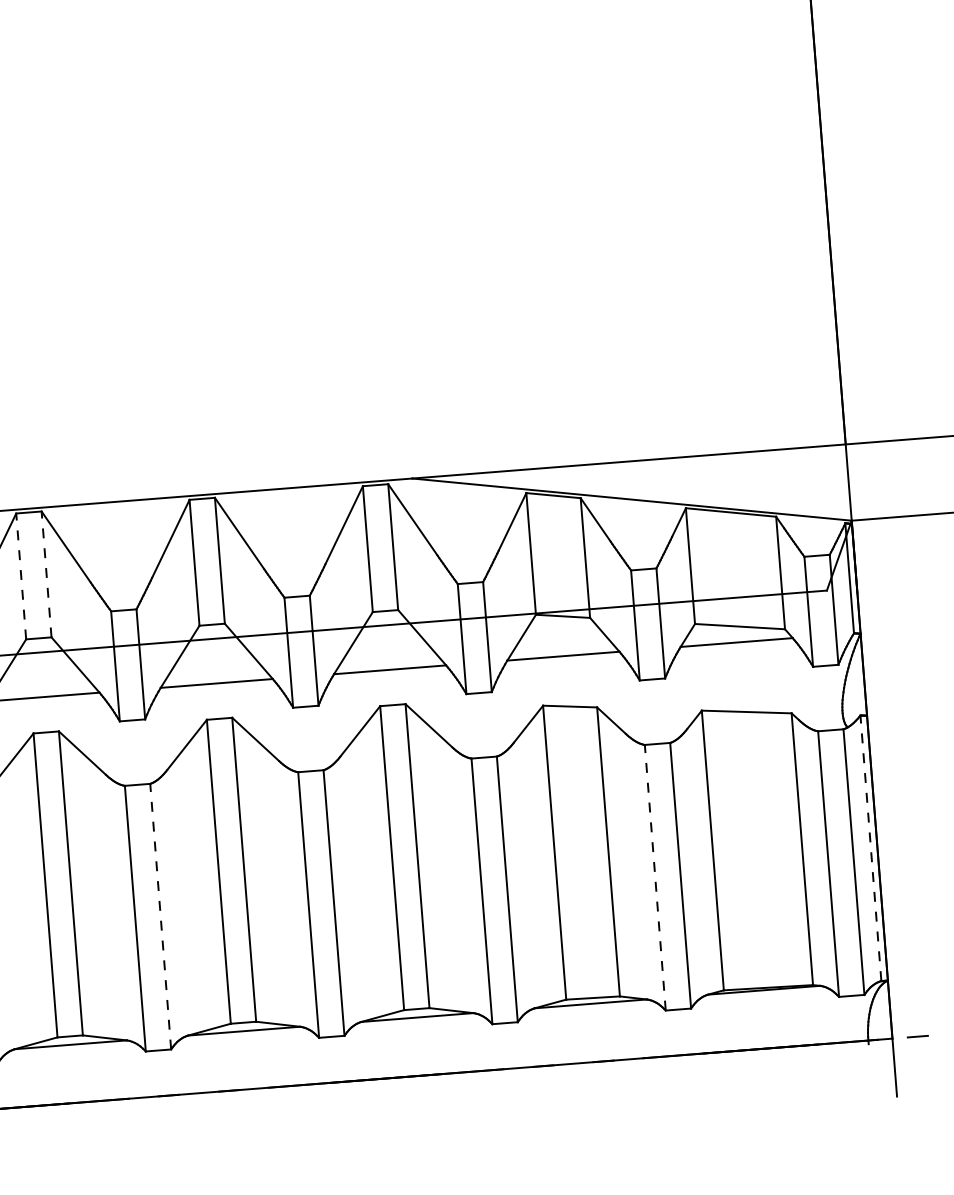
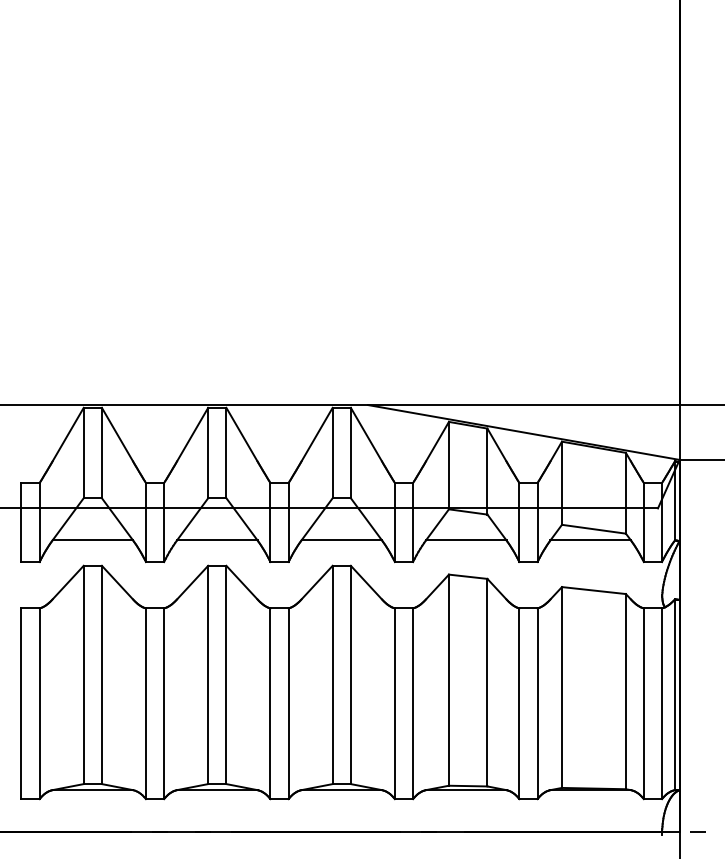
line: (45, 573) -> (101, 452), dashed -> solid
line: (20, 575) -> (83, 452), dashed -> solid
line: (870, 847) -> (674, 694), dashed -> solid
line: (655, 877) -> (519, 703), dashed -> solid
line: (161, 916) -> (164, 703), dashed -> solid

